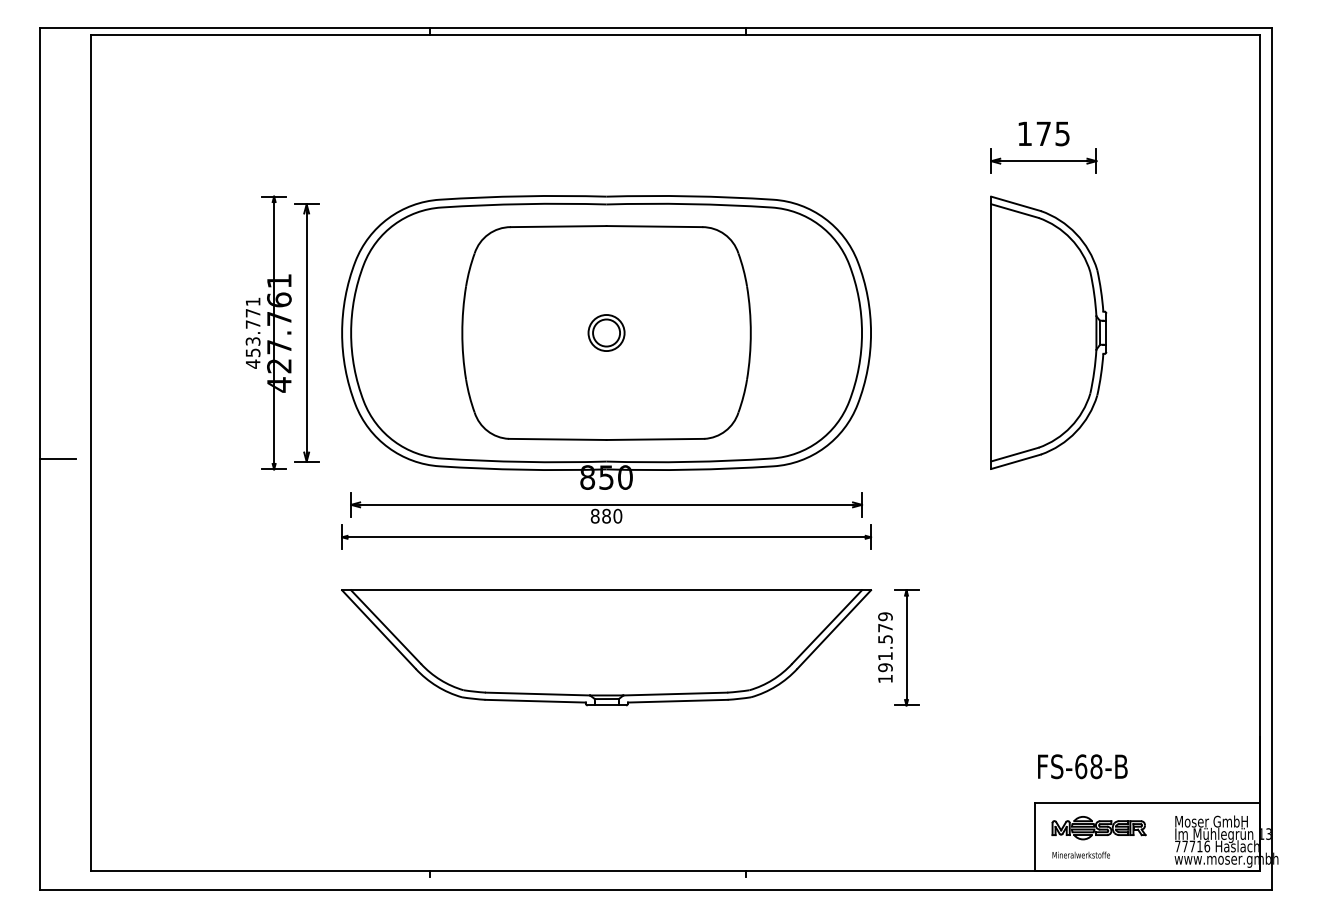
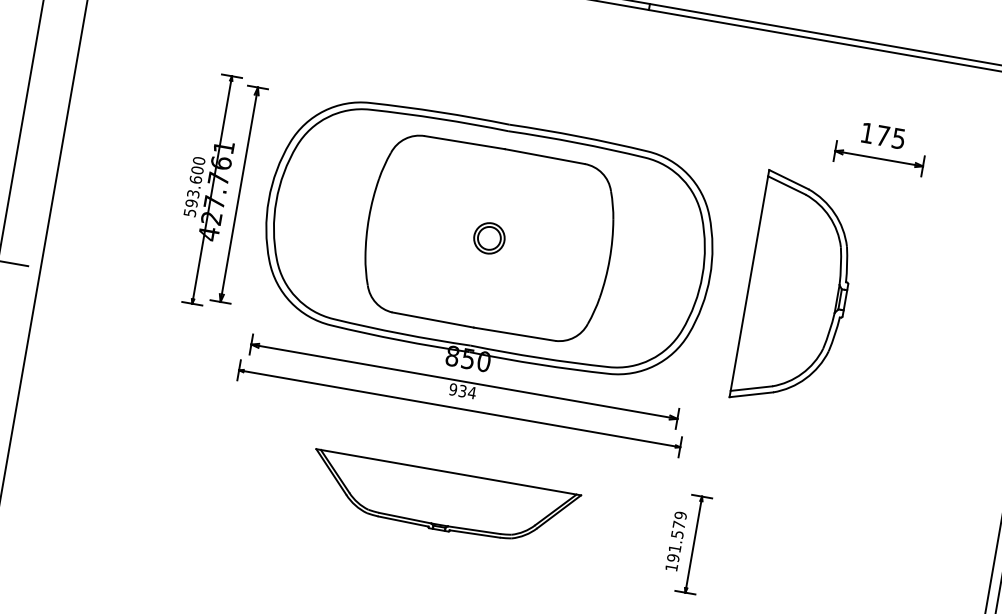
text: (252, 332) -> (194, 186), 453.771 -> 593.600
part: (1048, 332) -> (797, 291), moved
text: (606, 515) -> (462, 390), 880 -> 934
part: (606, 647) -> (443, 500), size x0.6

